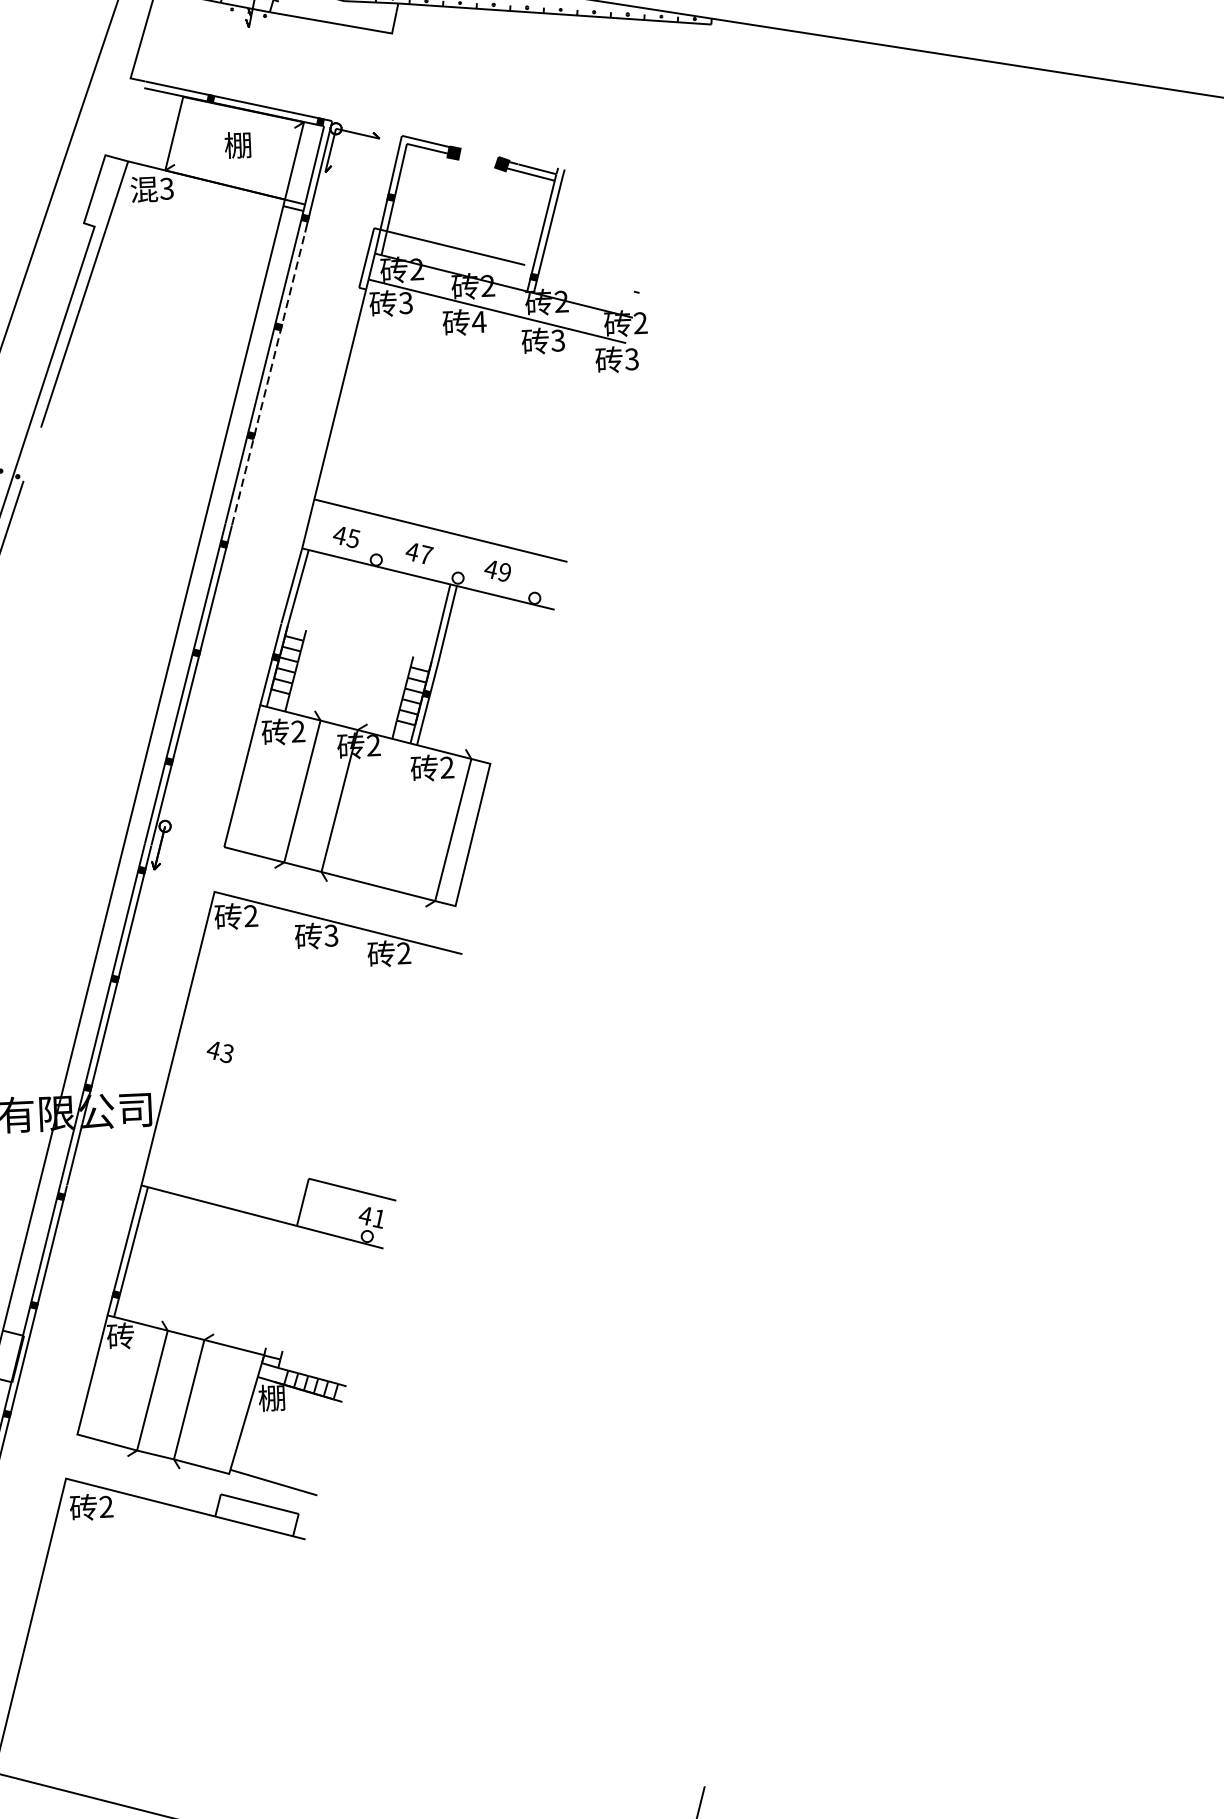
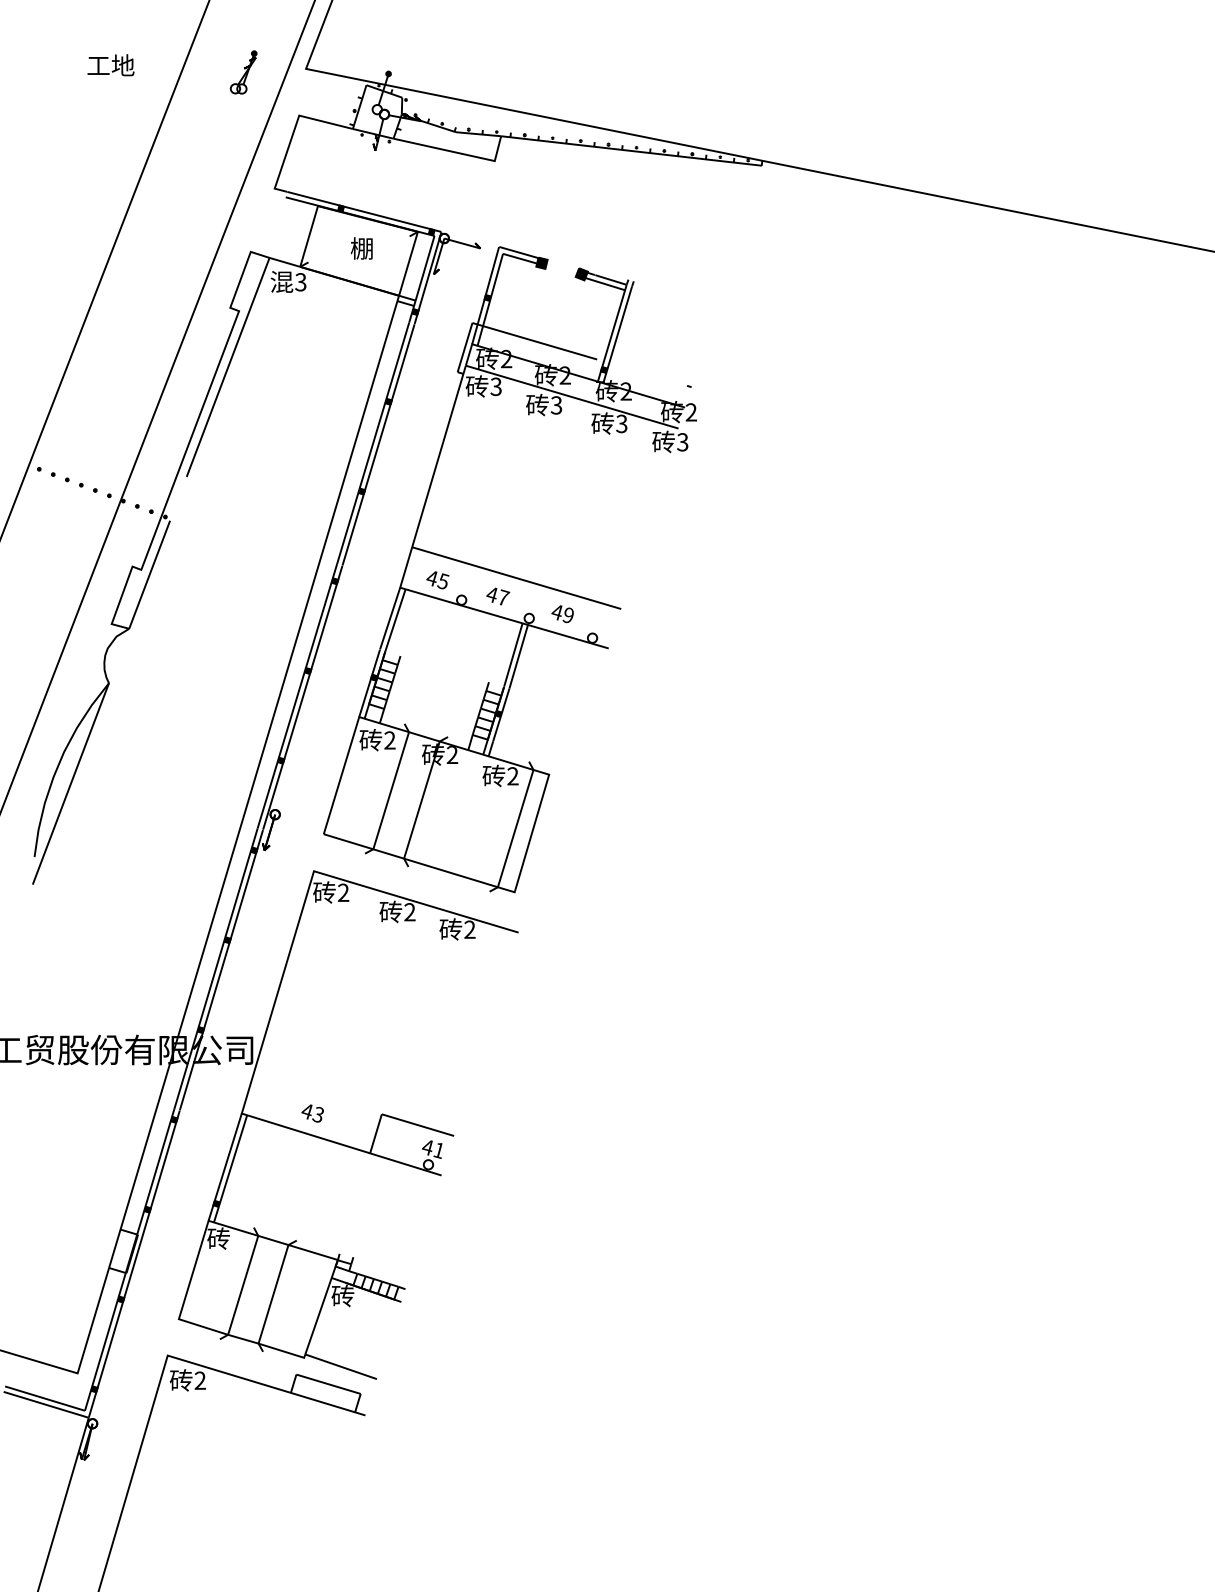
text: (479, 322) -> (556, 405), 4 -> 3
line: (268, 378) -> (378, 444), dashed -> solid
text: (330, 936) -> (409, 912), 3 -> 2
text: (220, 1052) -> (312, 1113), moved
text: (271, 1397) -> (342, 1295), 棚 -> 砖

